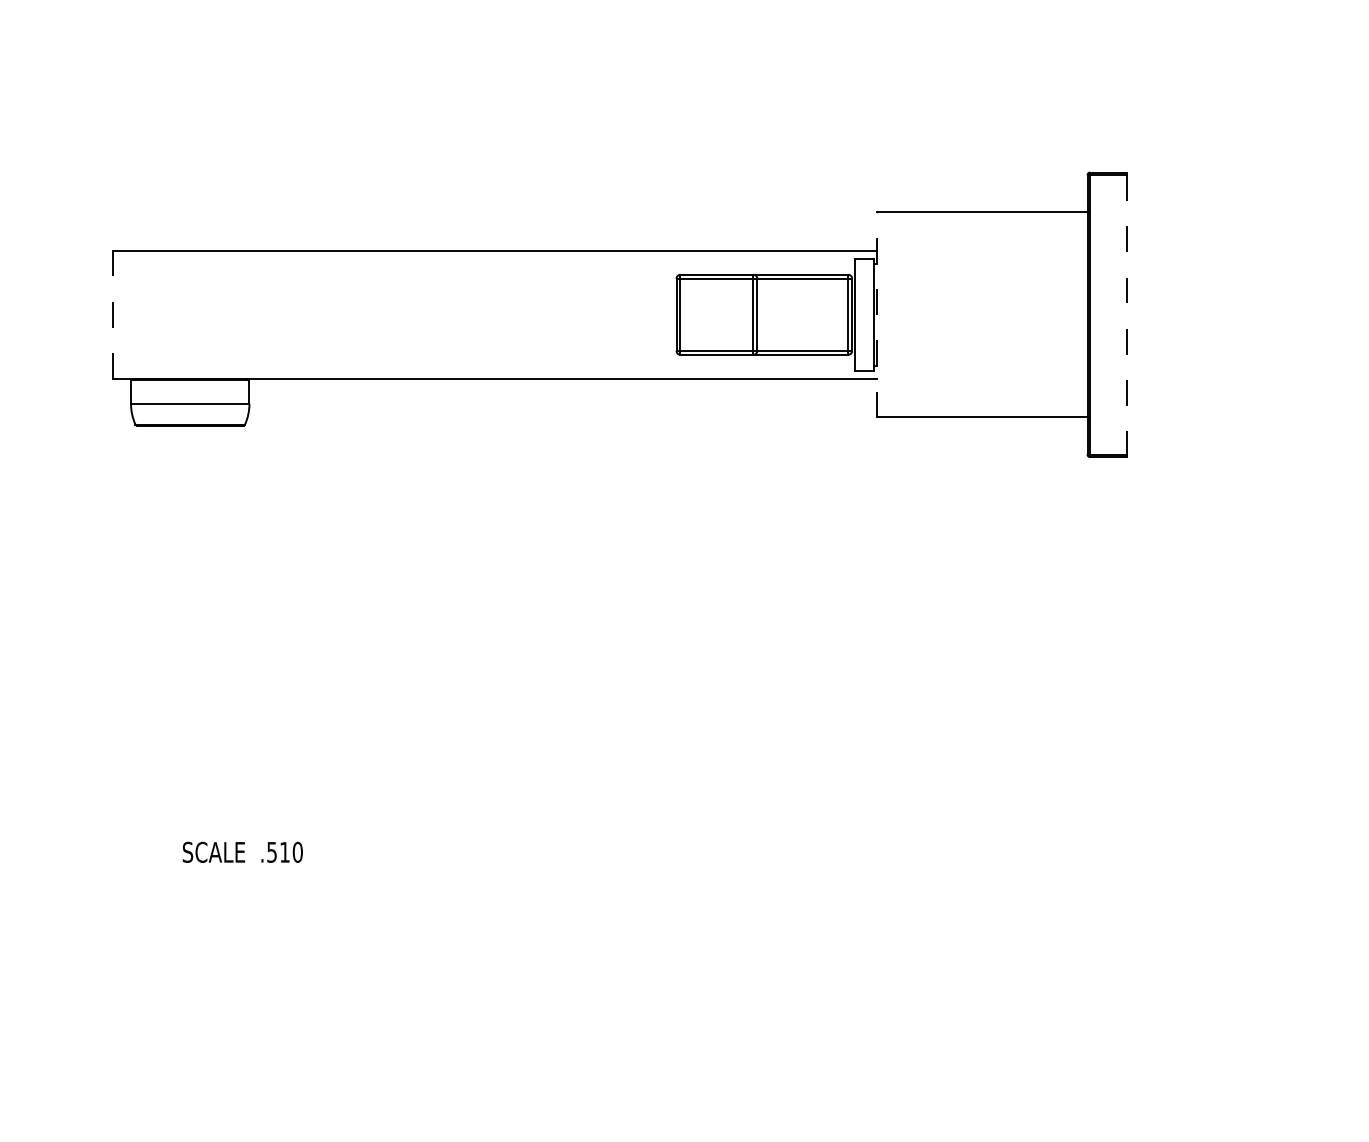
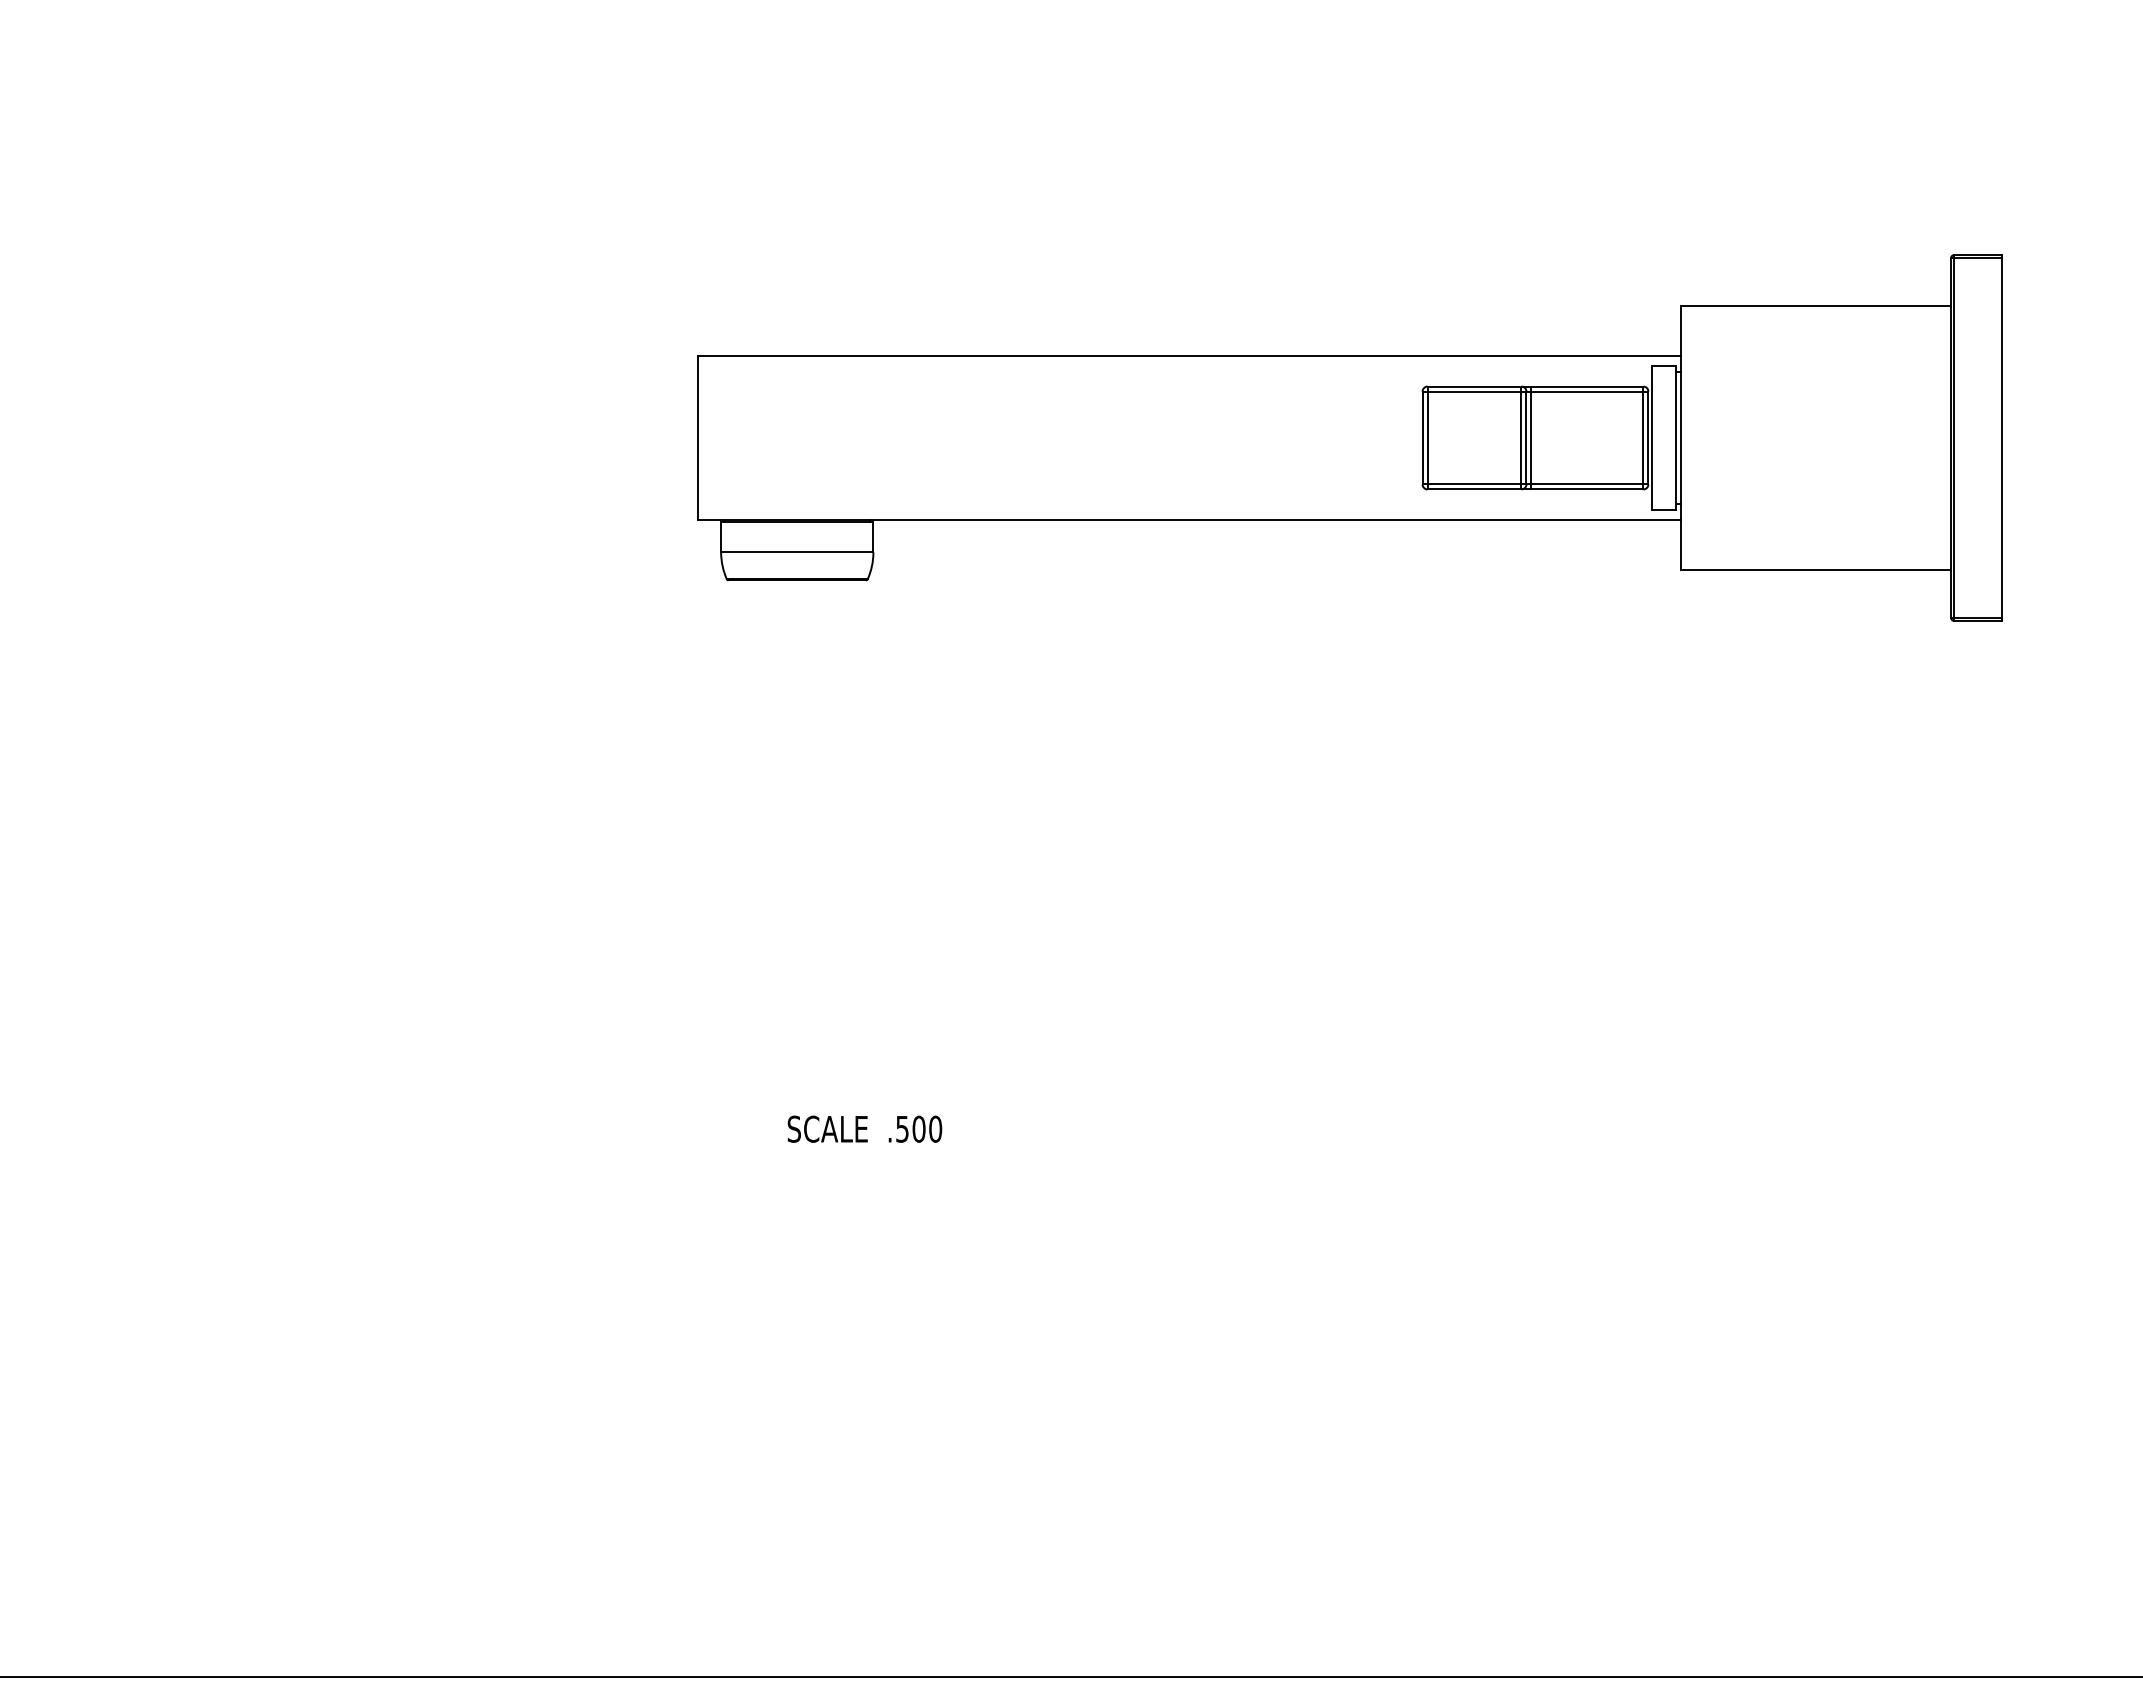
line: (113, 314) -> (698, 437), dashed -> solid
line: (761, 314) -> (1531, 437), added
line: (877, 315) -> (1680, 438), dashed -> solid
line: (1127, 315) -> (2002, 438), dashed -> solid
text: (284, 851) -> (918, 1128), .510 -> .500

